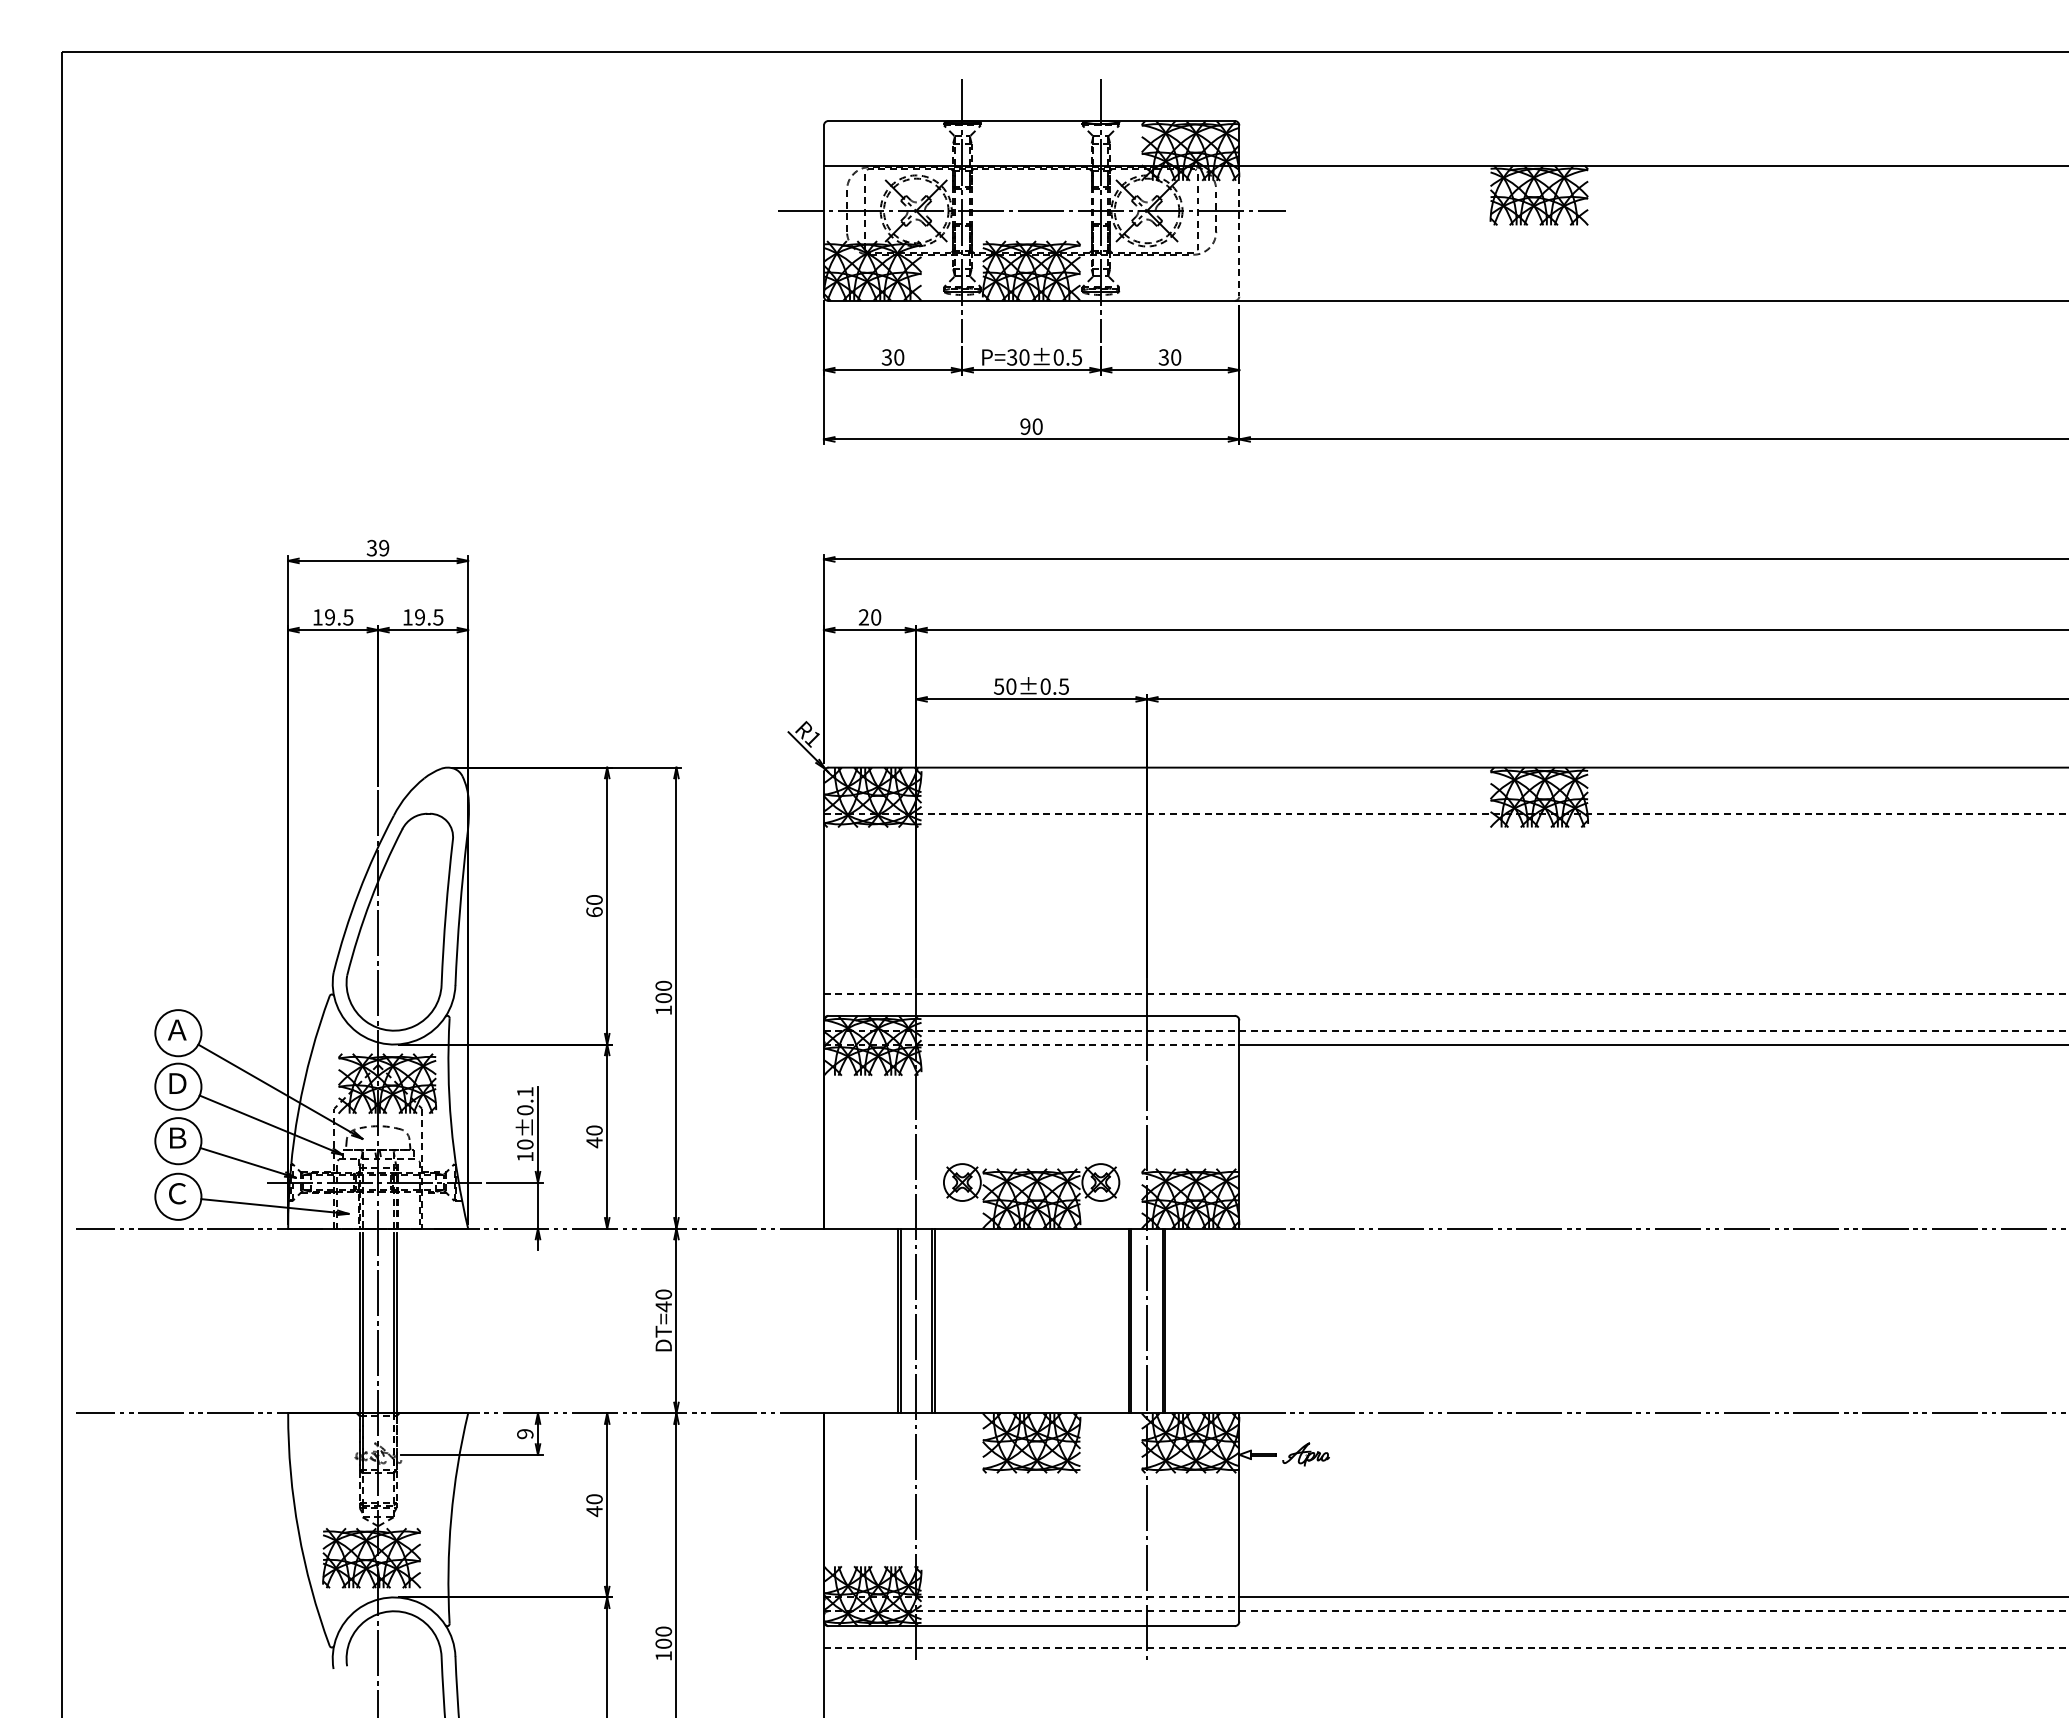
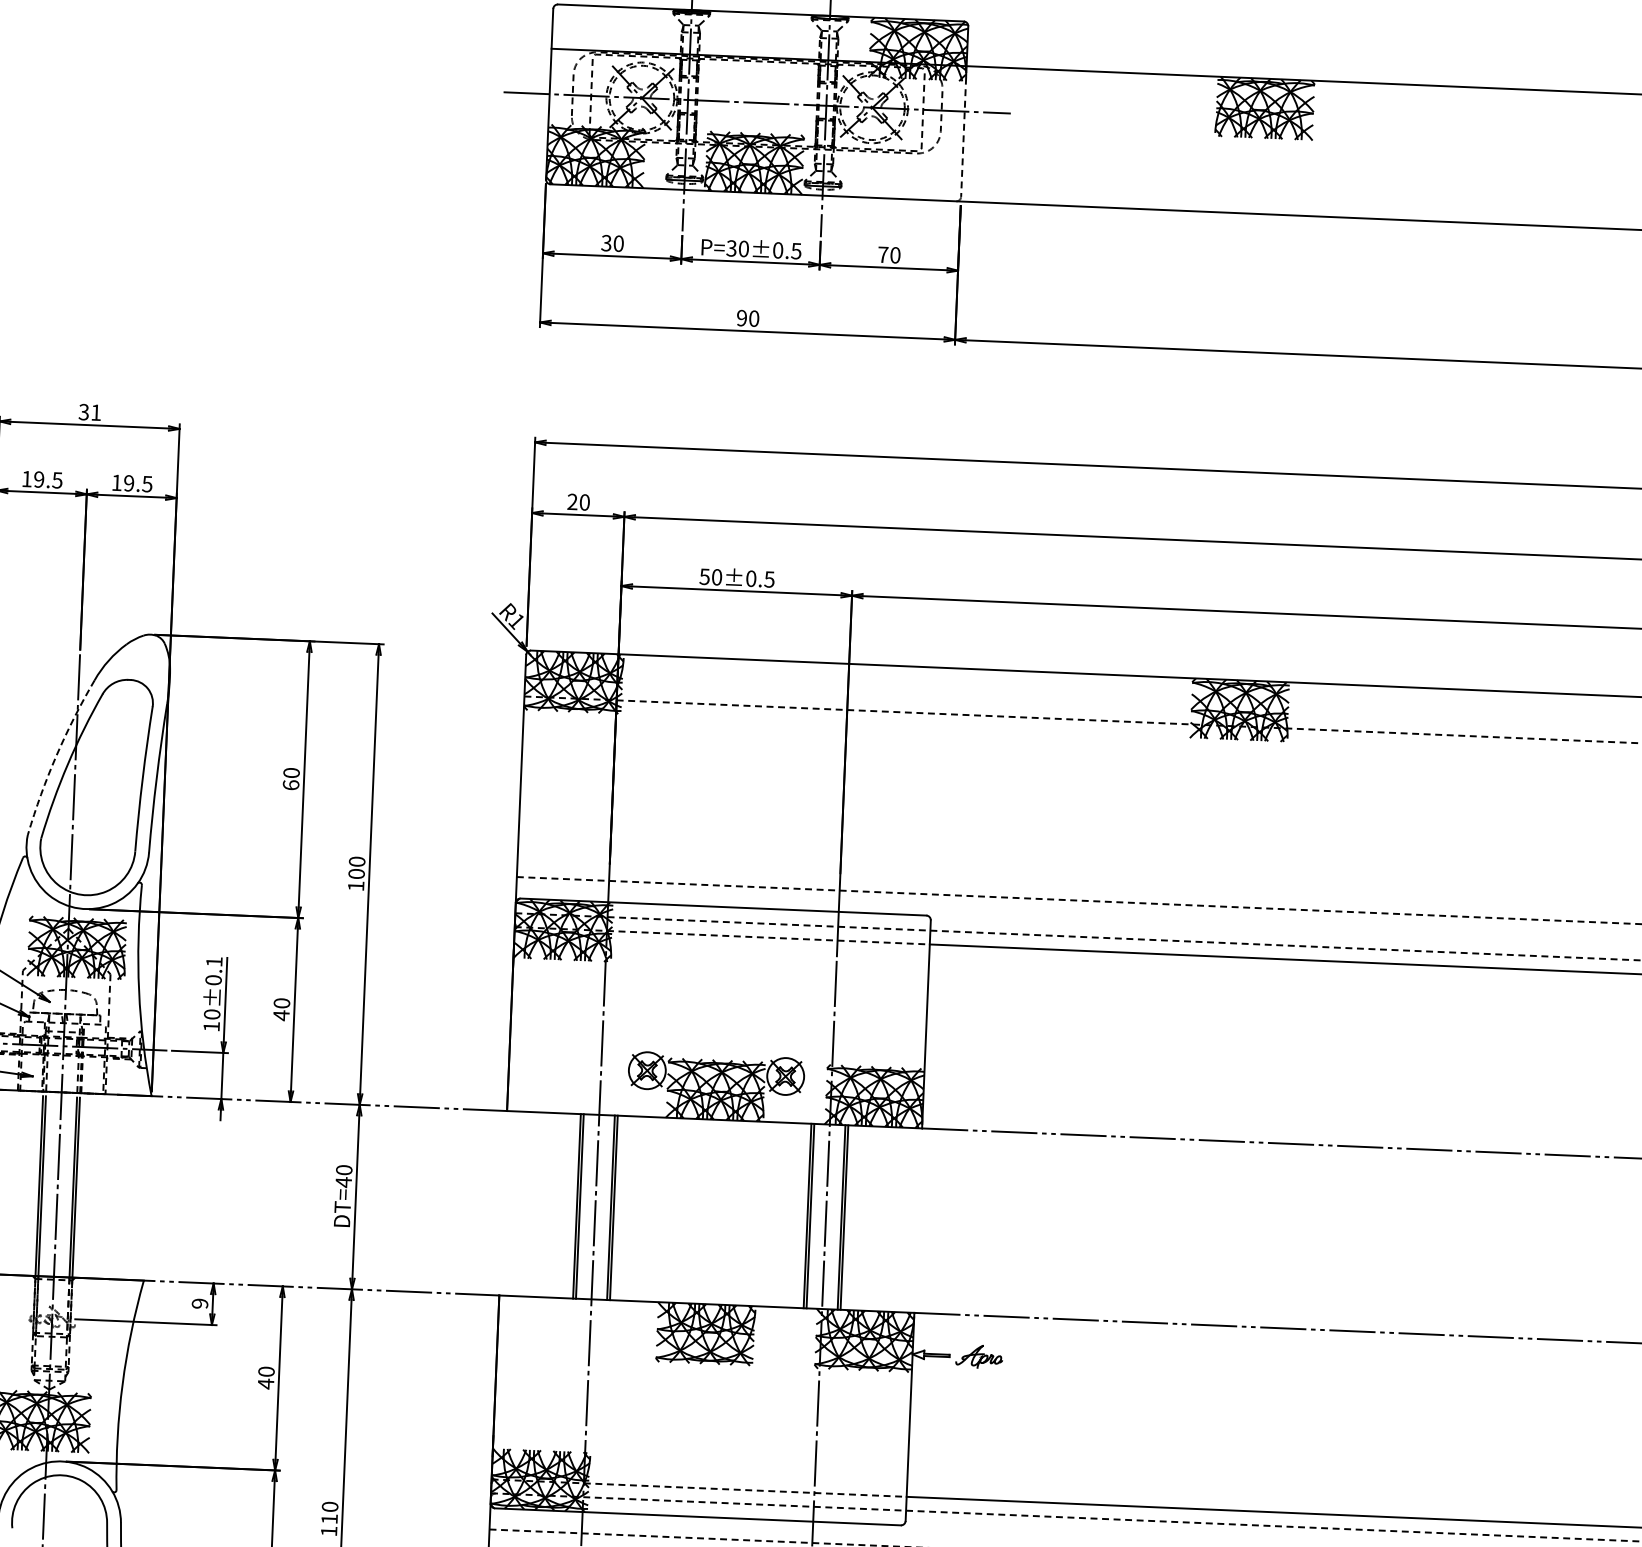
text: (1163, 357) -> (882, 254), 30 -> 70
text: (384, 547) -> (96, 412), 39 -> 31
arc: (358, 892) -> (56, 755), solid -> dashed
text: (663, 1643) -> (329, 1518), 100 -> 110

